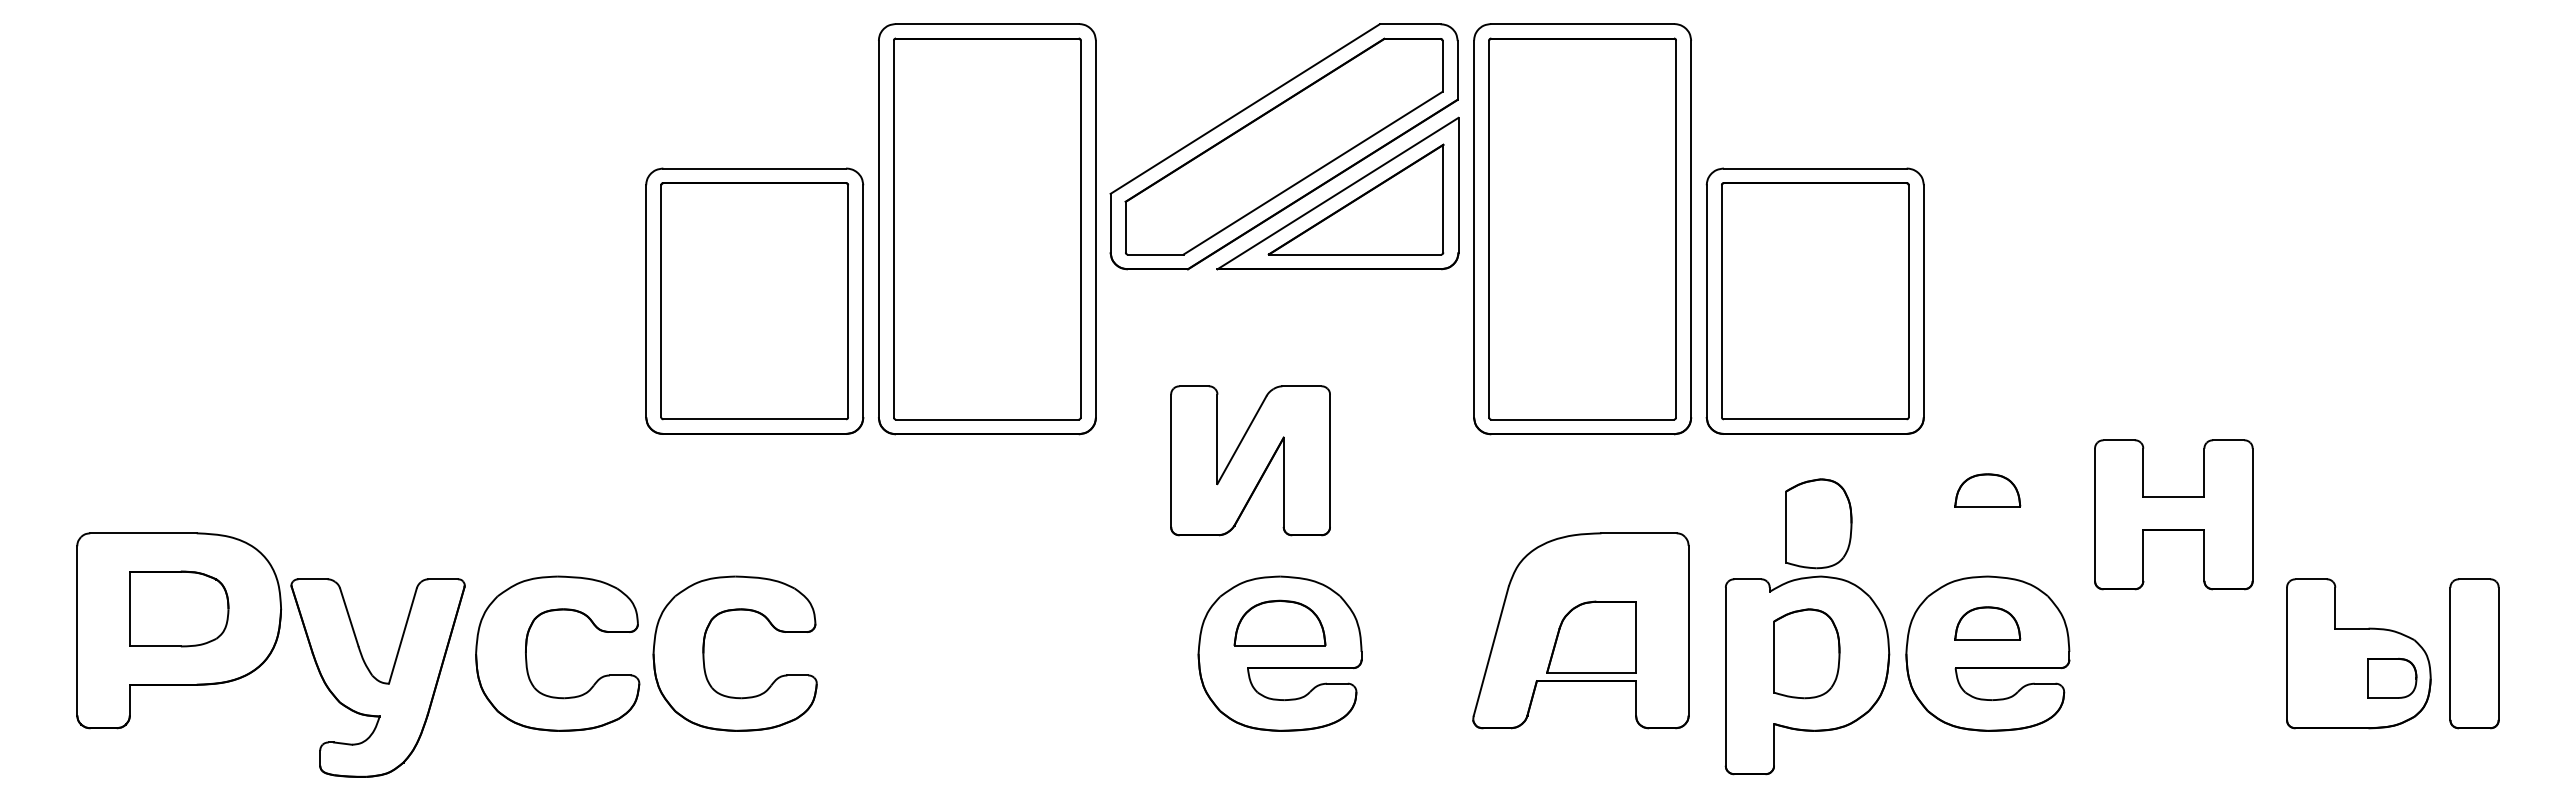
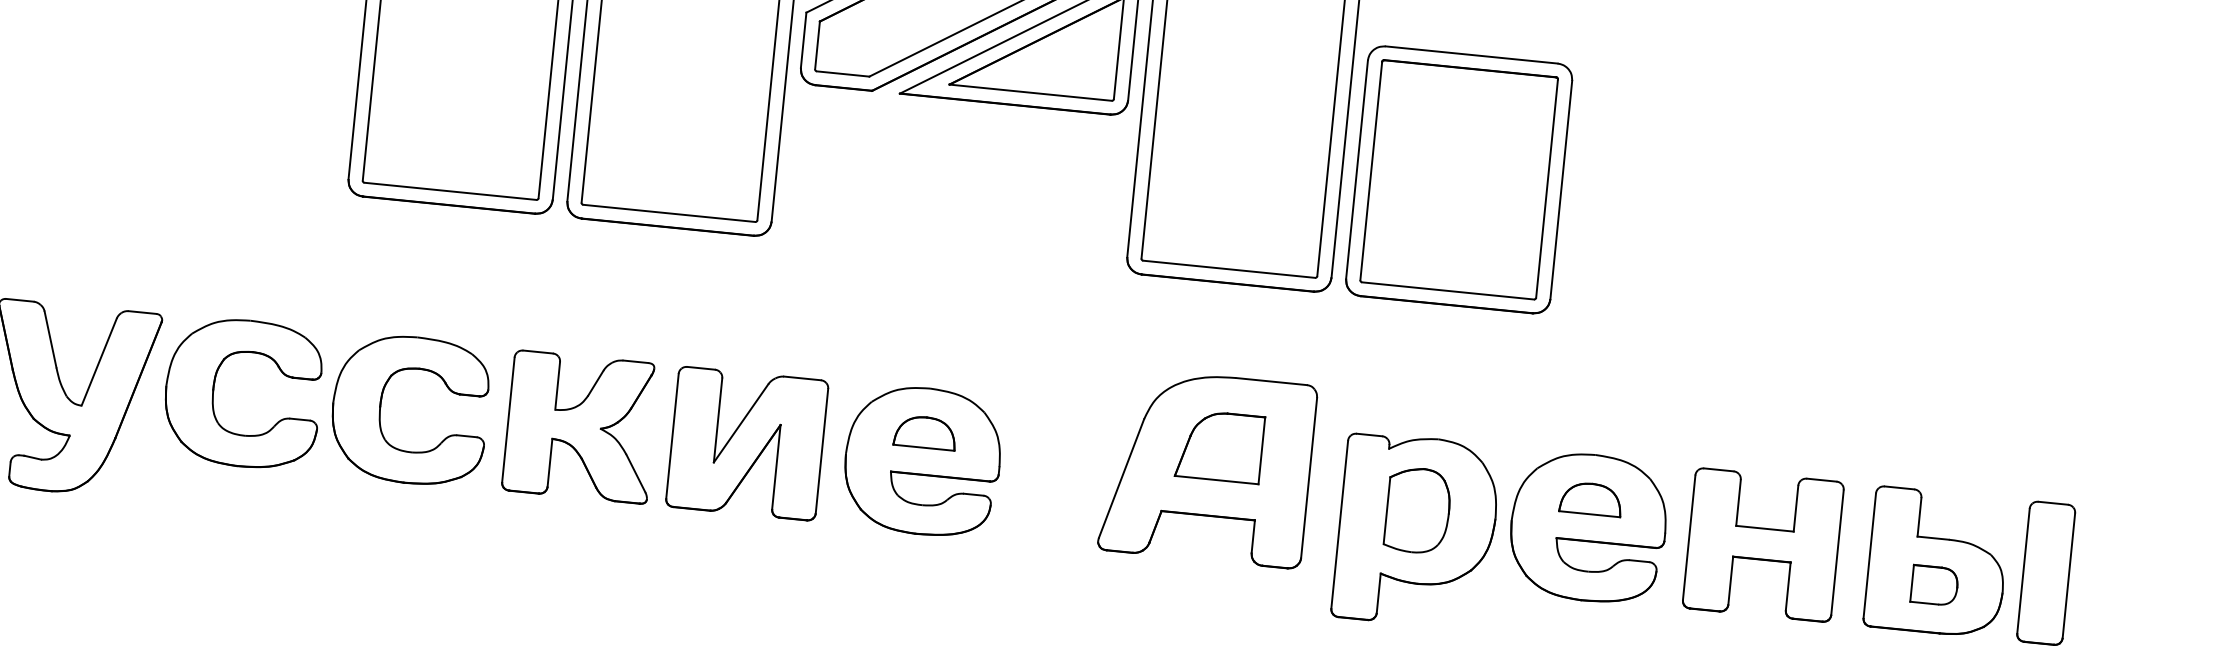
part: (1250, 460) -> (747, 443), moved
part: (1987, 490) -> (1603, 374), removed
part: (2173, 514) -> (1763, 544), moved
part: (1818, 523) -> (1441, 389), removed
part: (1279, 623) -> (924, 432), size x0.71
part: (1591, 636) -> (1220, 445), moved
part: (916, 653) -> (580, 426), added
part: (2392, 678) -> (1934, 585), moved

